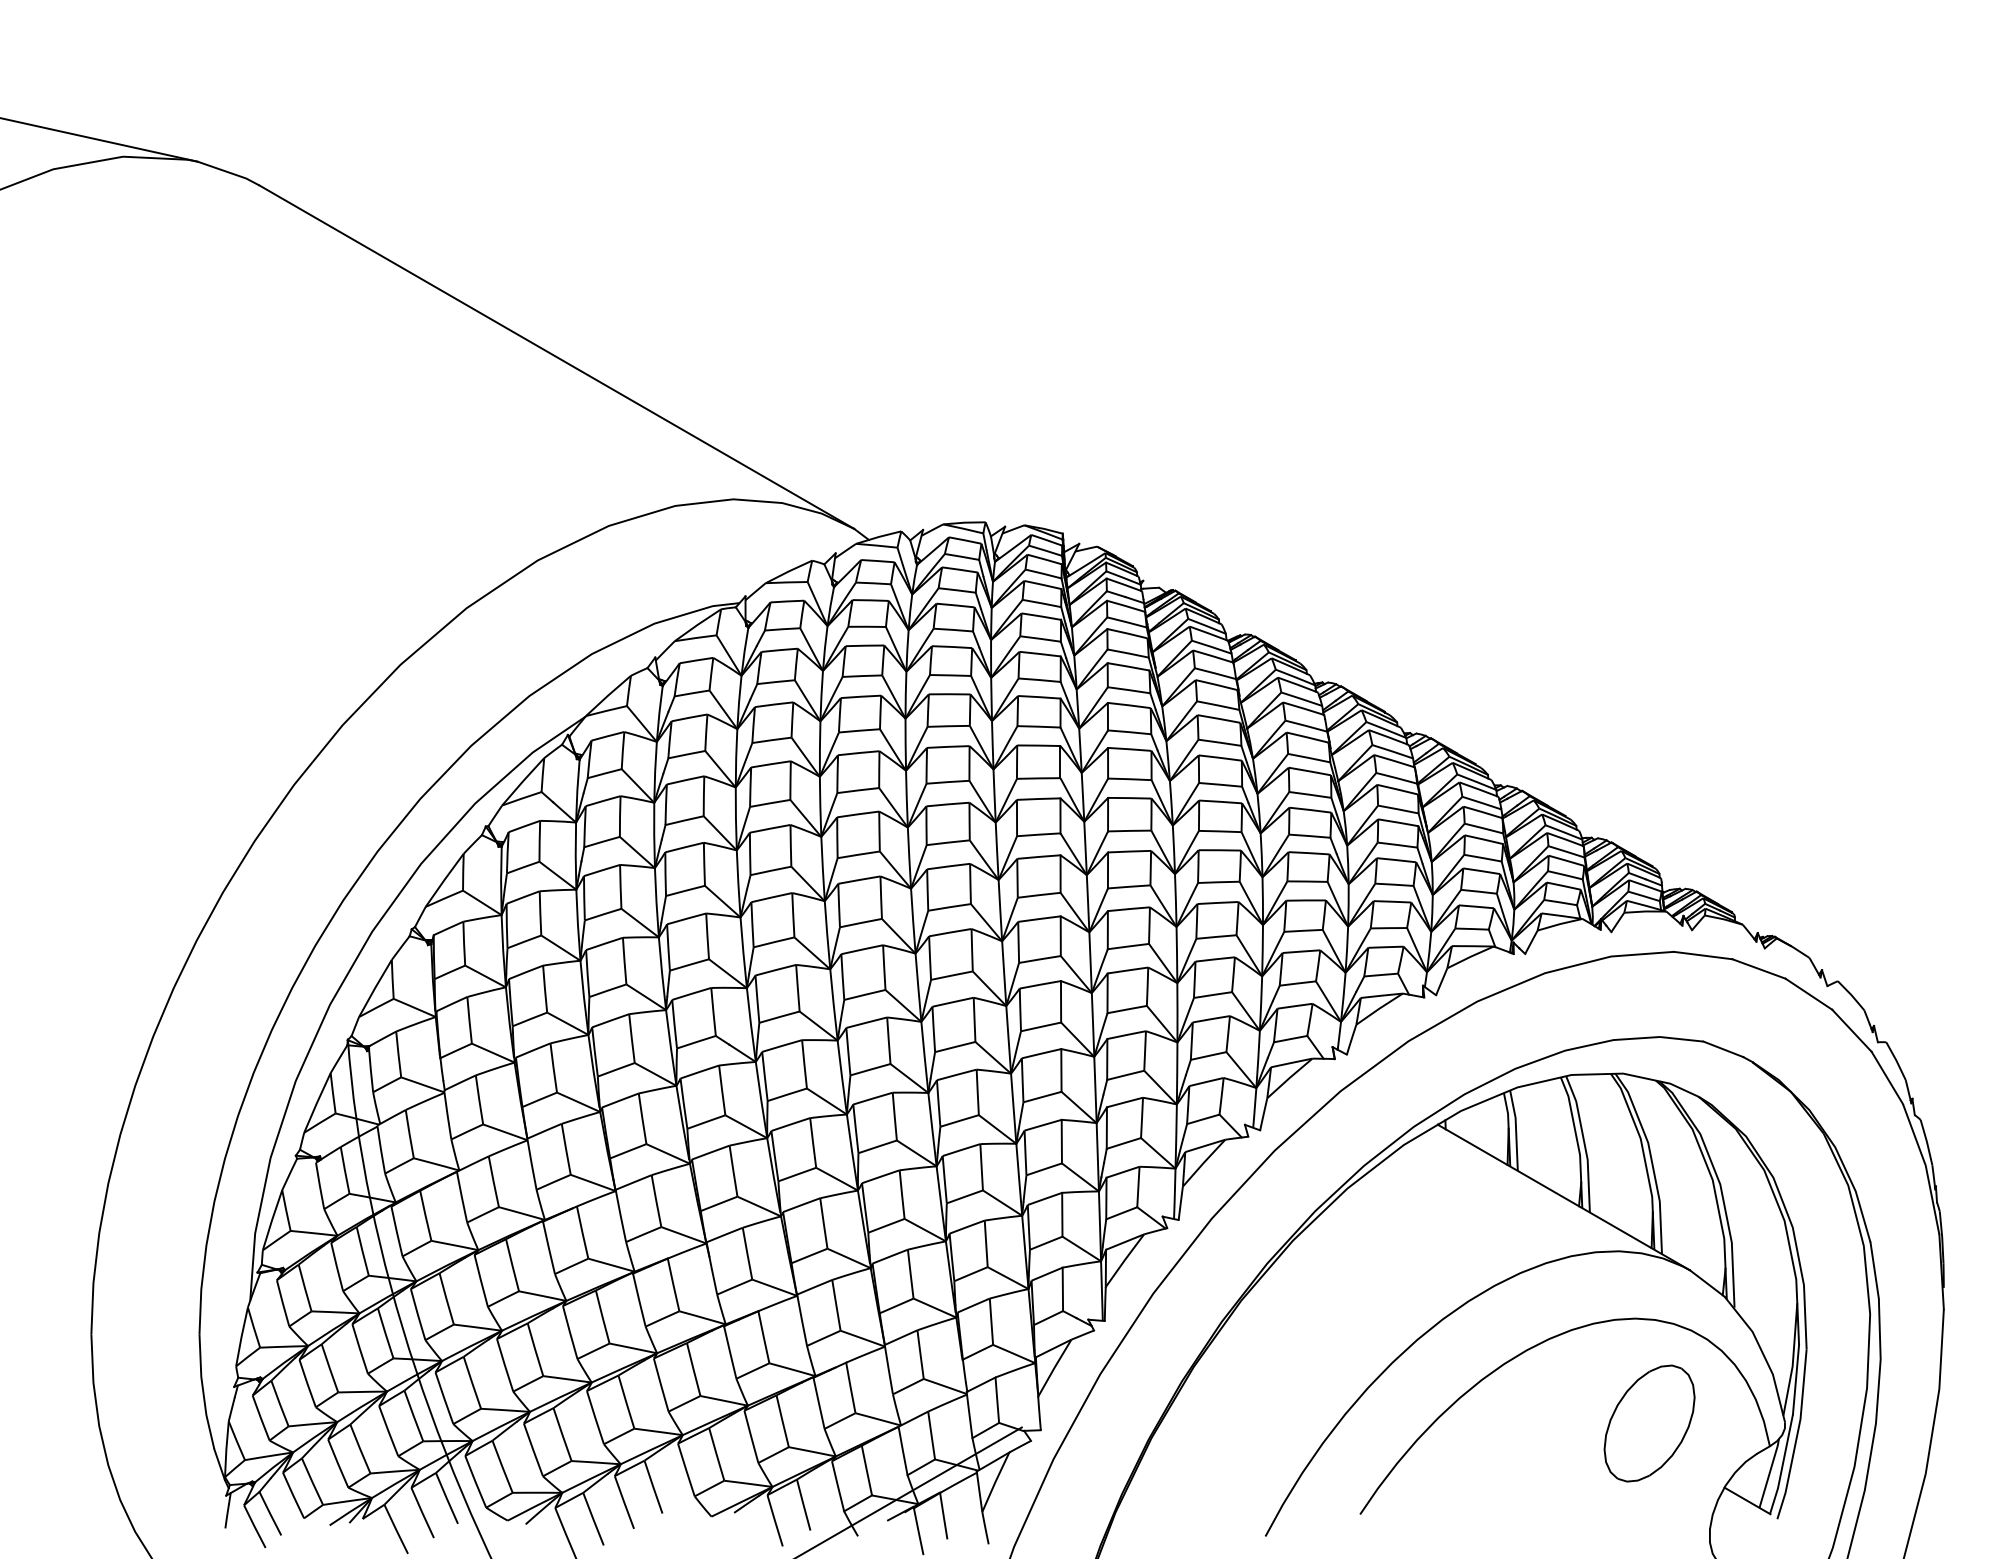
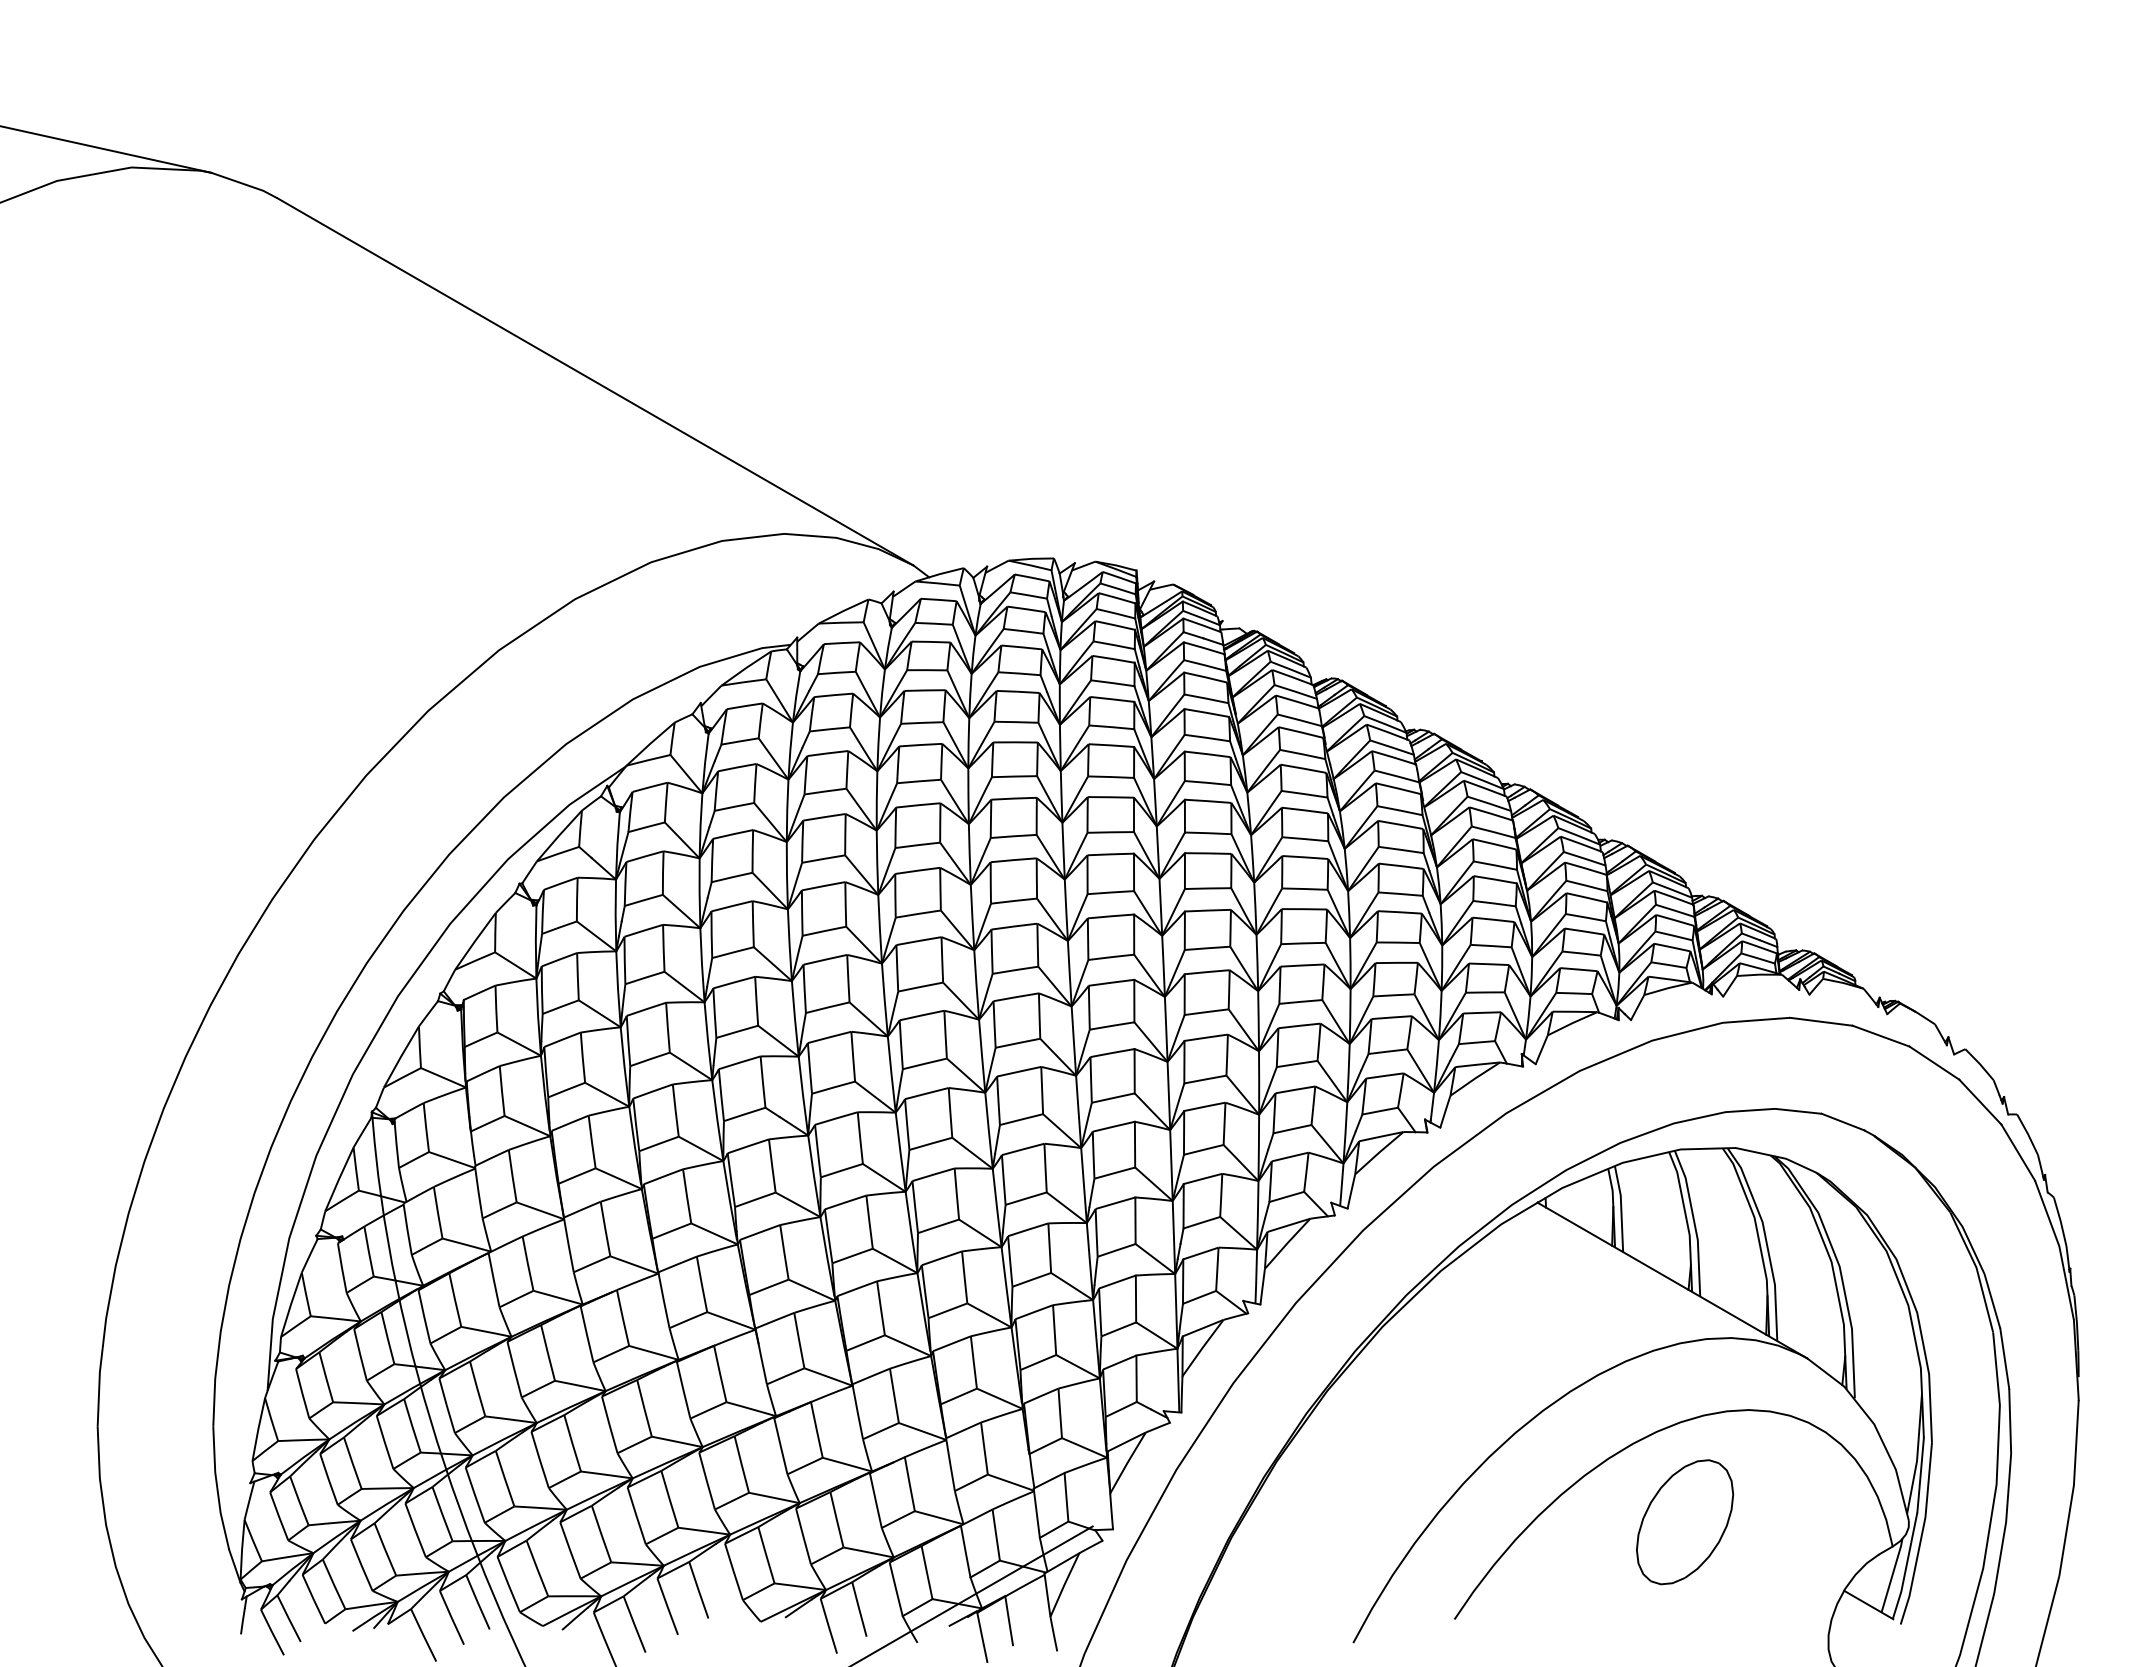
part: (1650, 1423) -> (1685, 1522), moved

